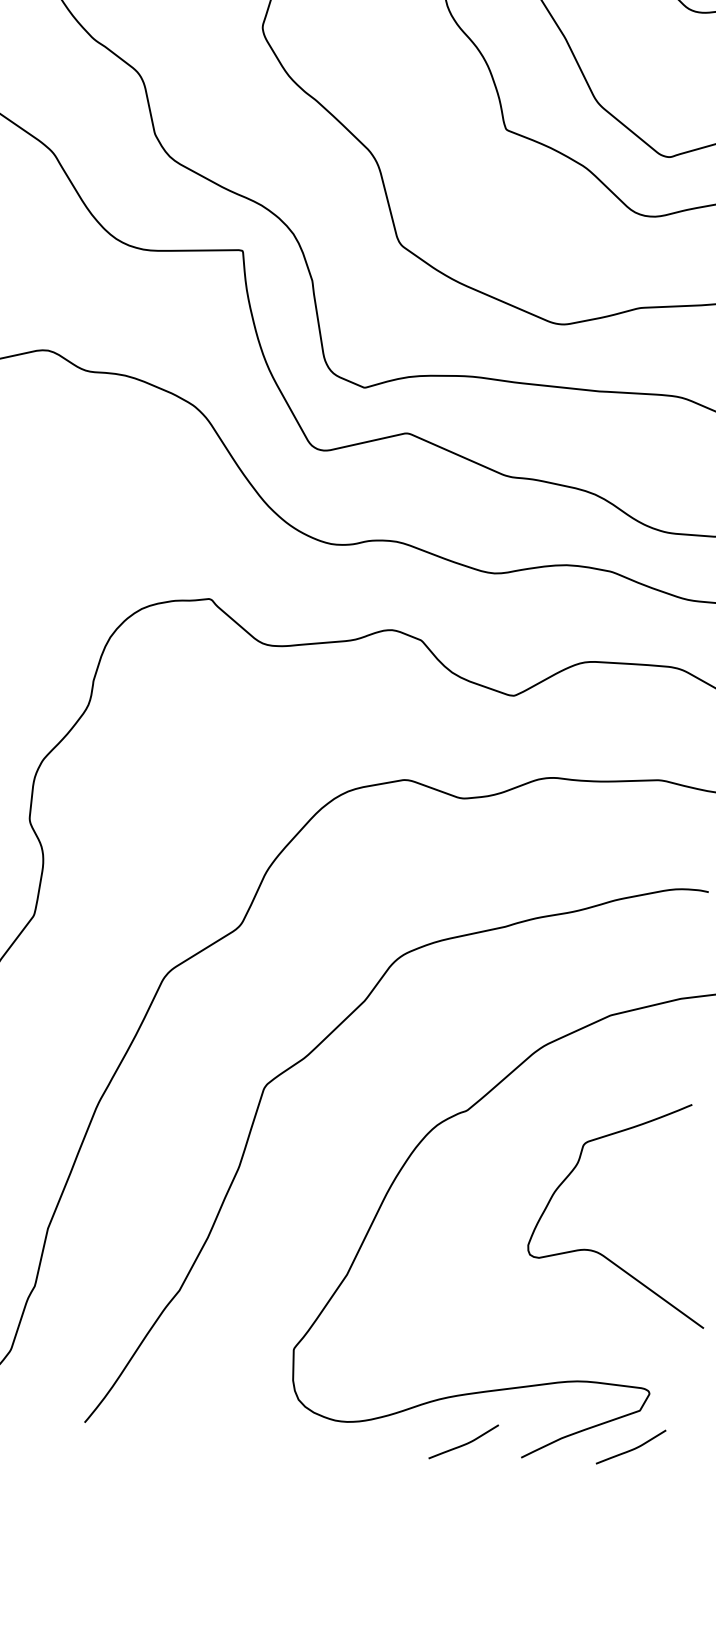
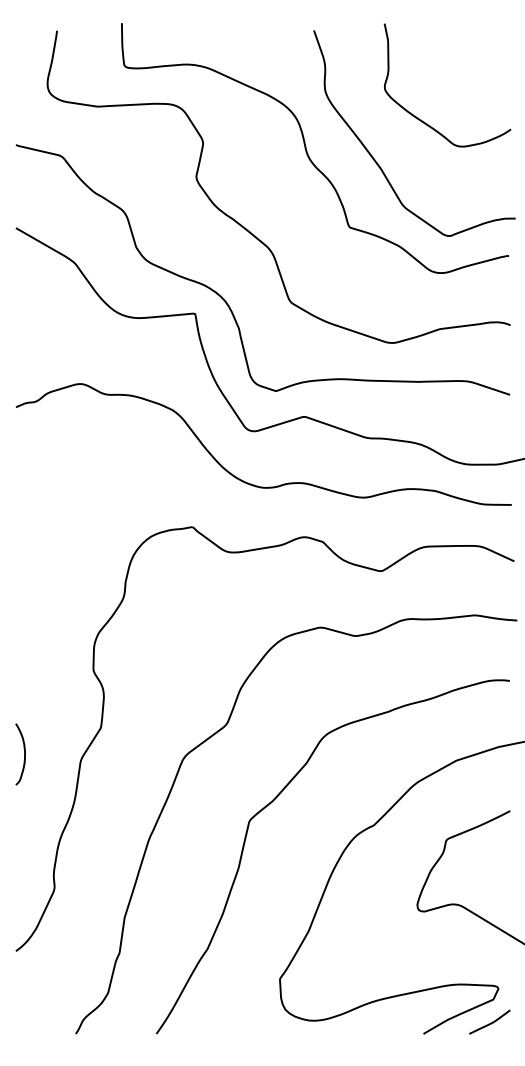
curve: (464, 1442) -> (388, 1027), removed

